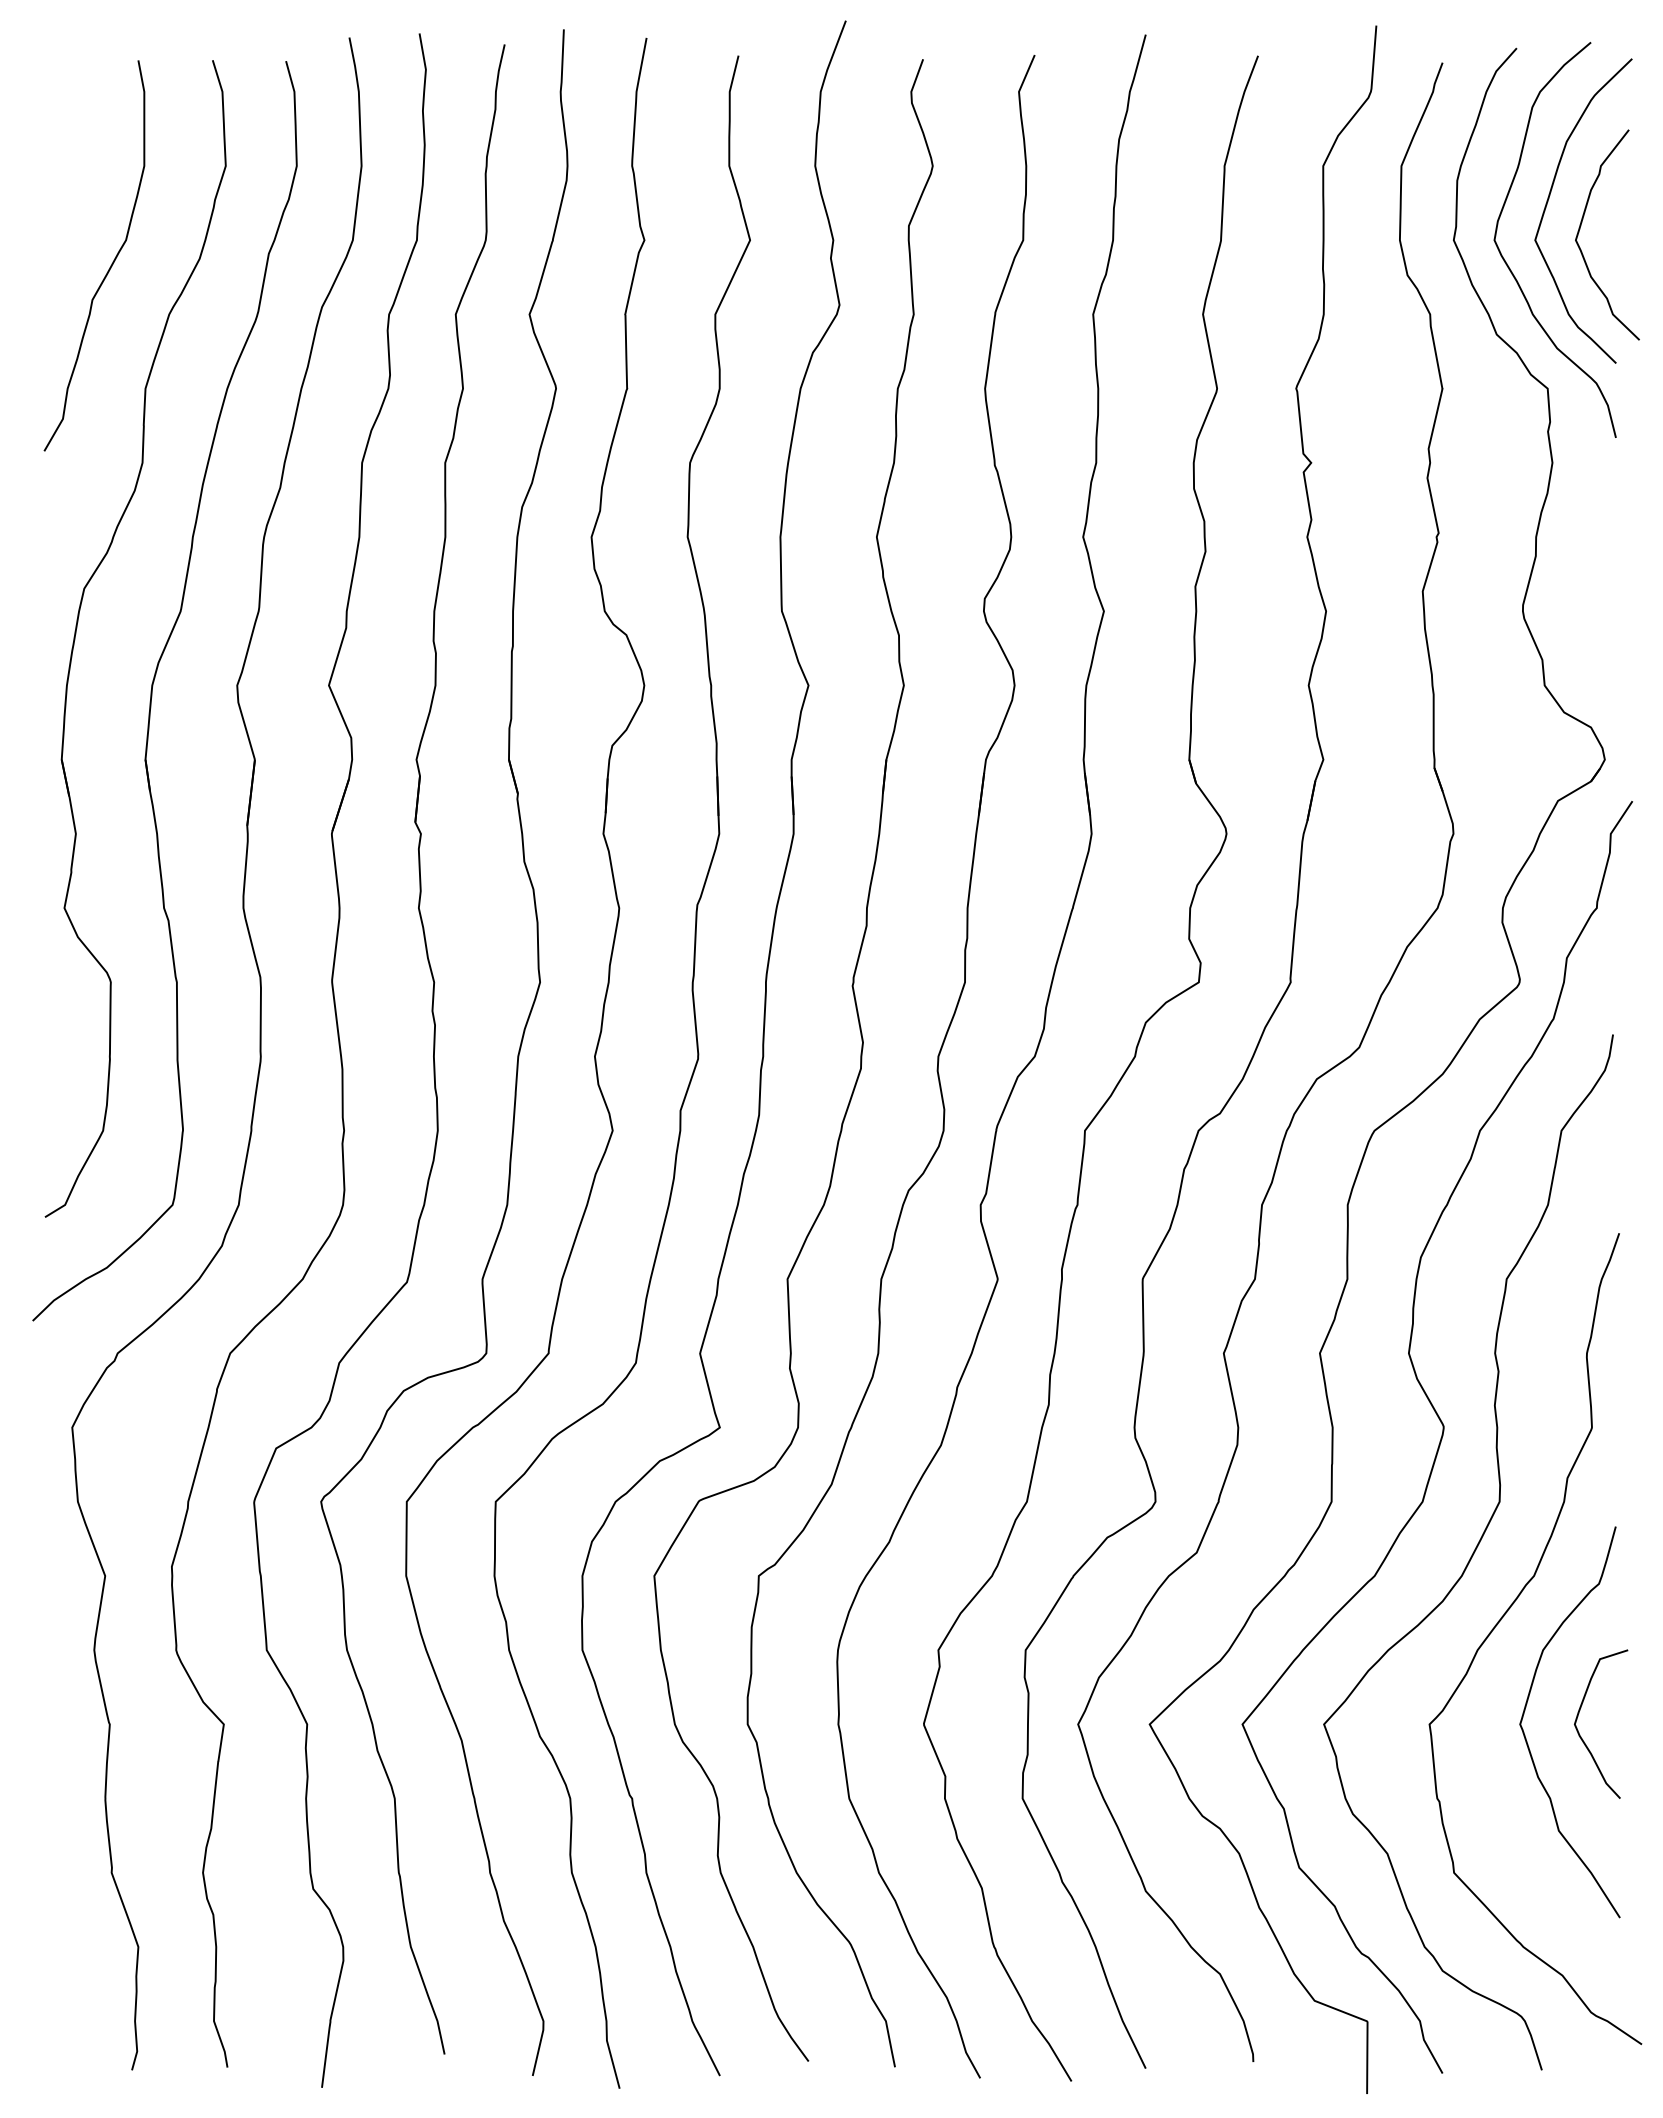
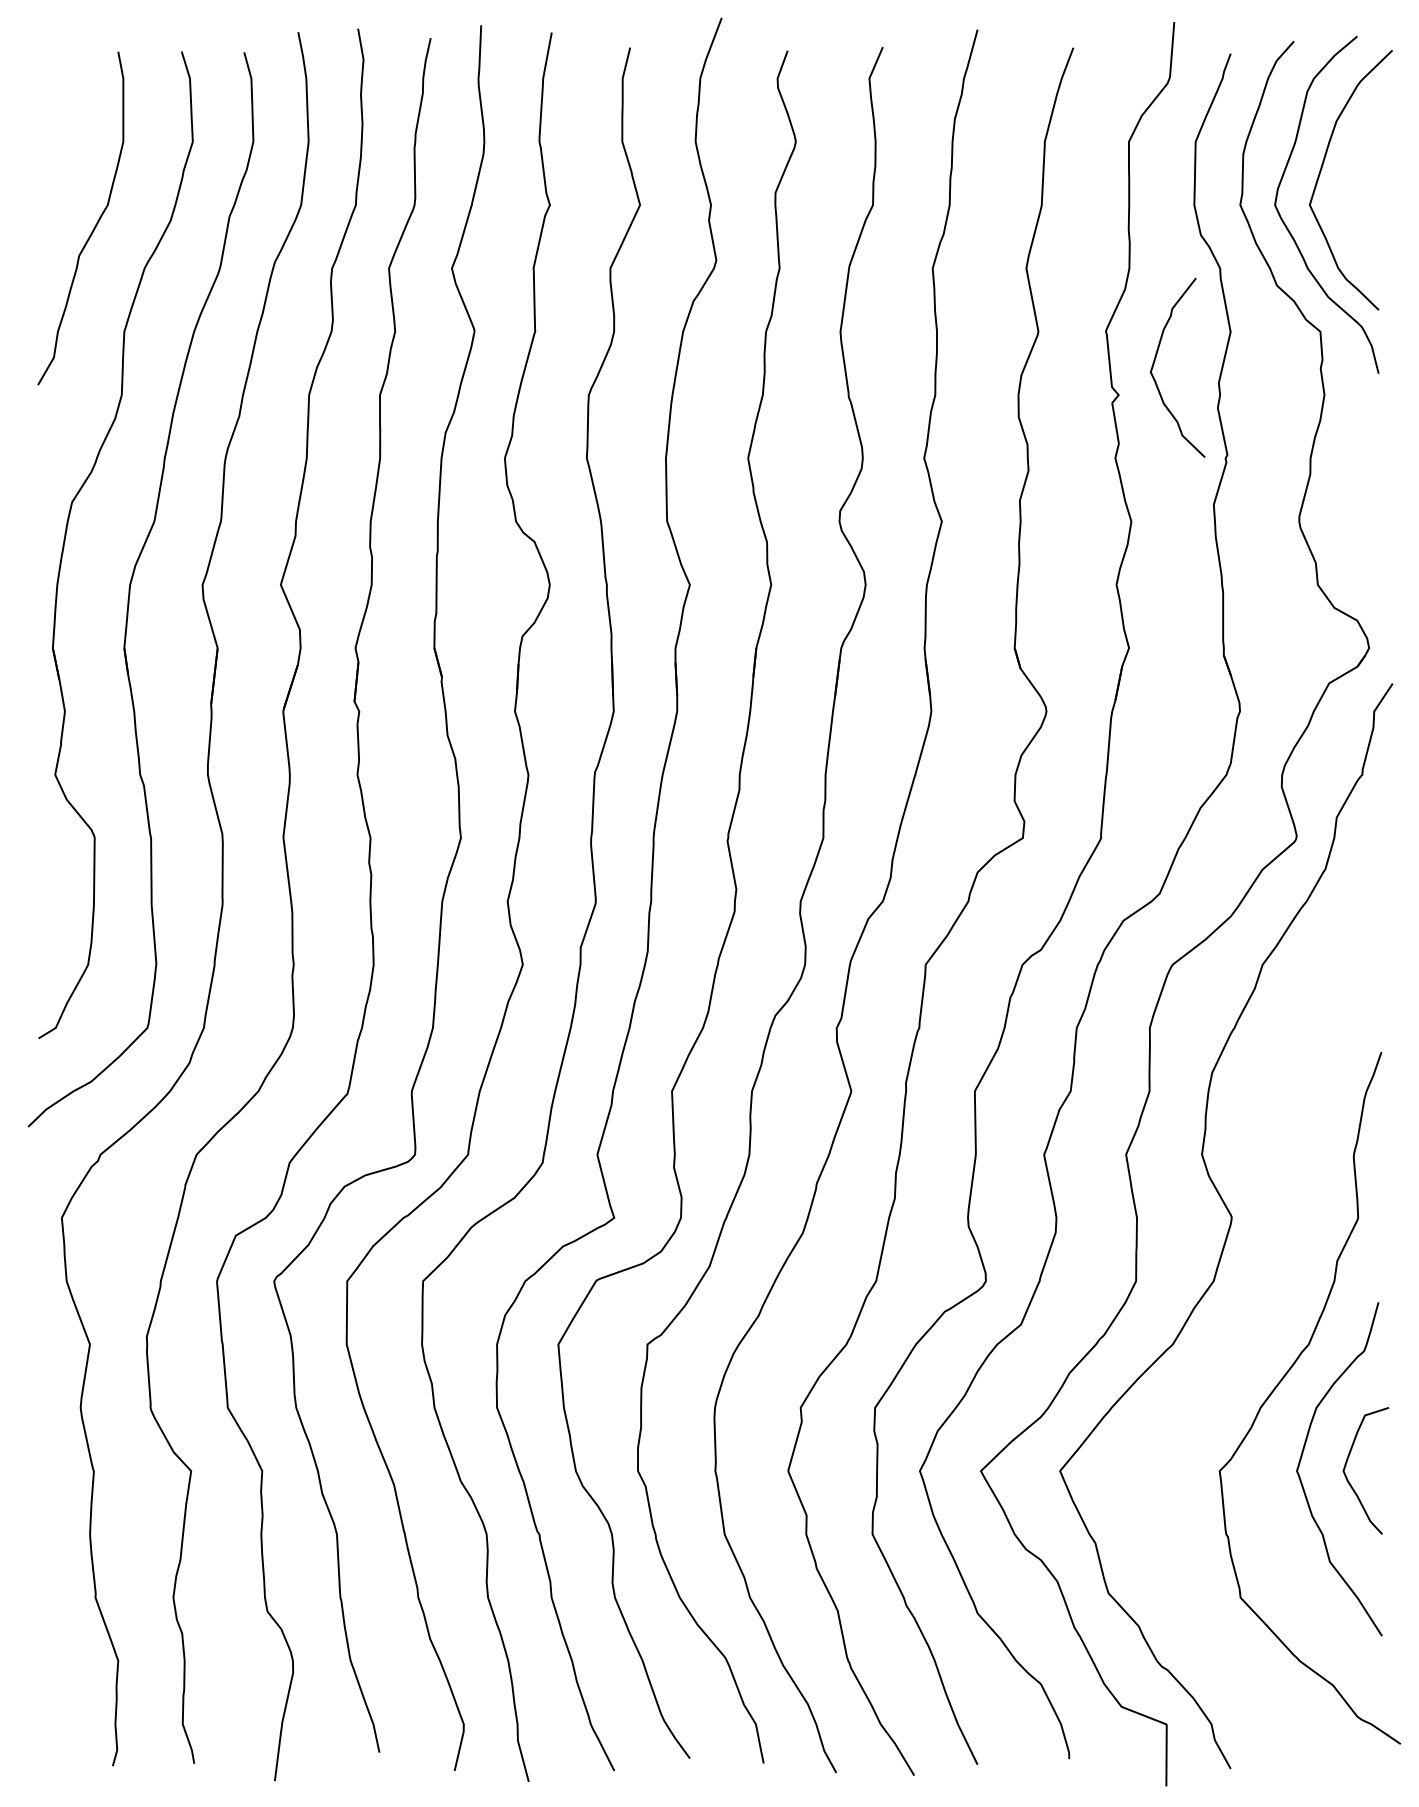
curve: (1581, 226) -> (1155, 360), moved
curve: (1471, 1554) -> (1255, 1326), removed

